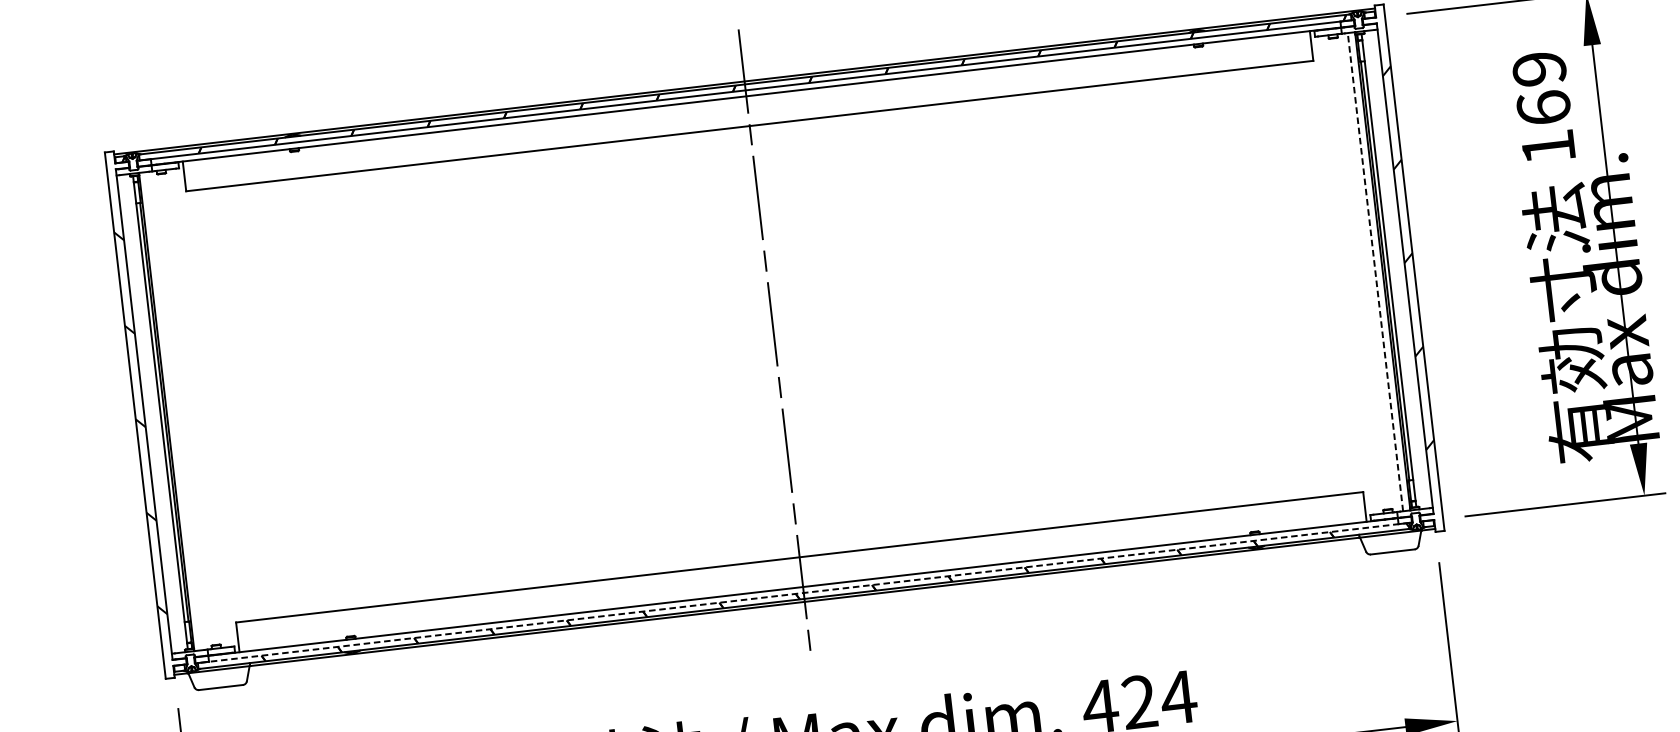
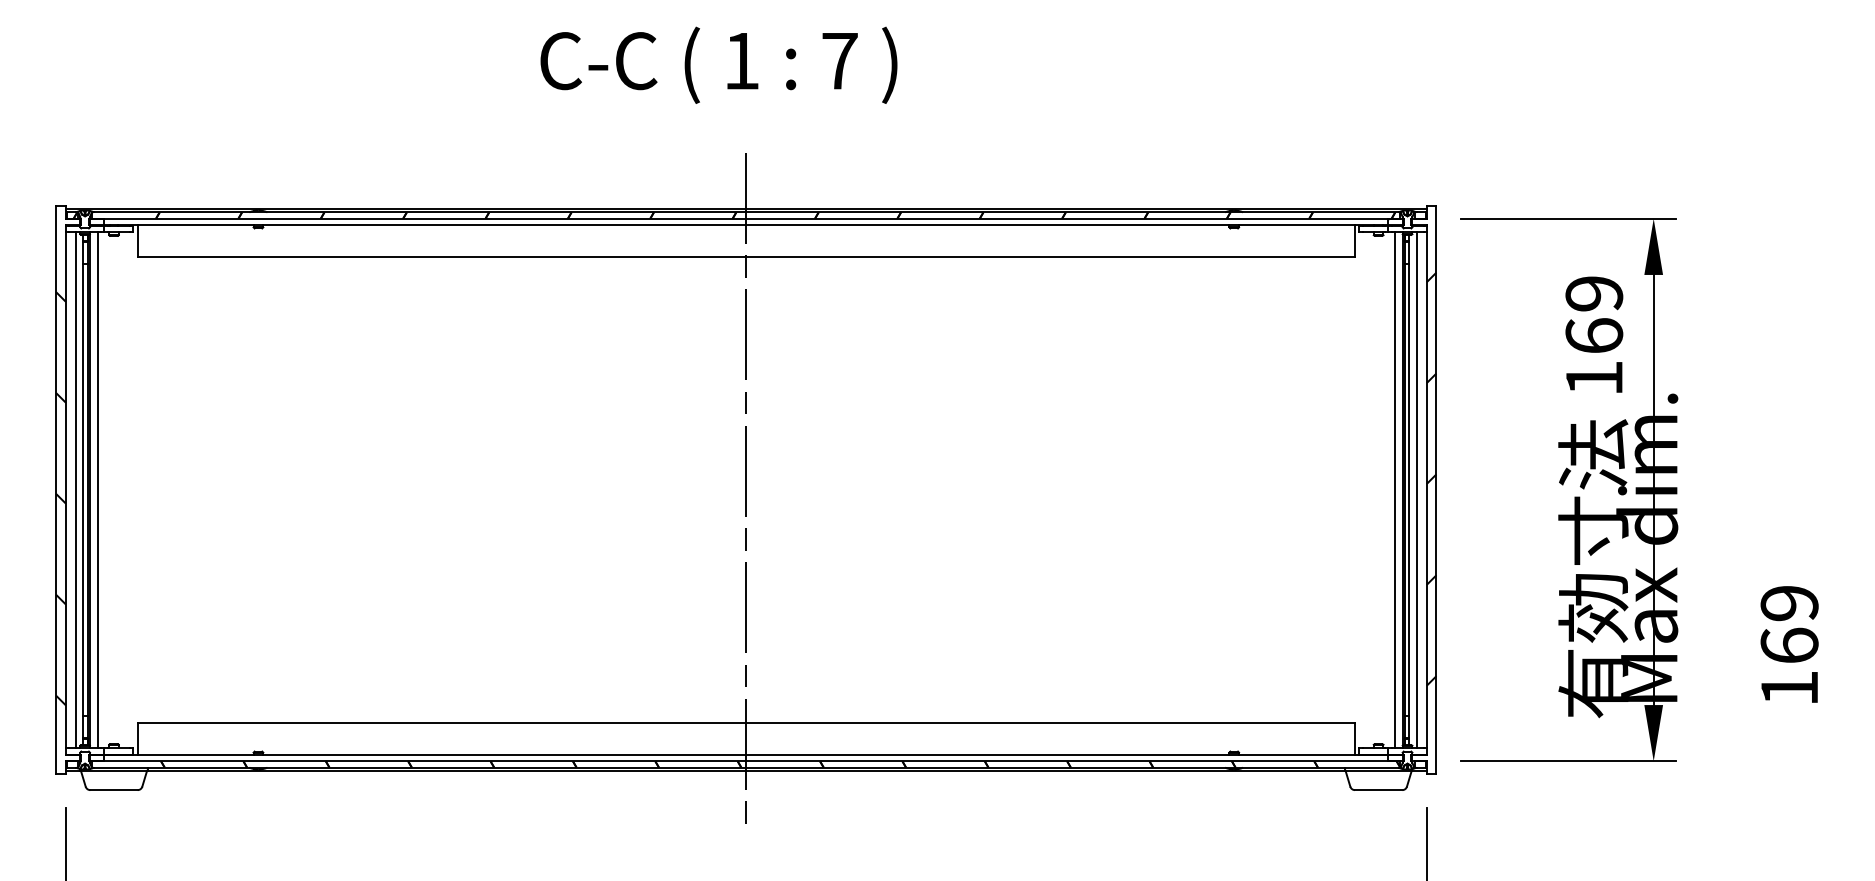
line: (1396, 269) -> (1417, 489), added
line: (1375, 271) -> (1394, 489), dashed -> solid
line: (173, 410) -> (97, 489), added
line: (153, 413) -> (75, 489), added
line: (803, 593) -> (746, 761), dashed -> solid

